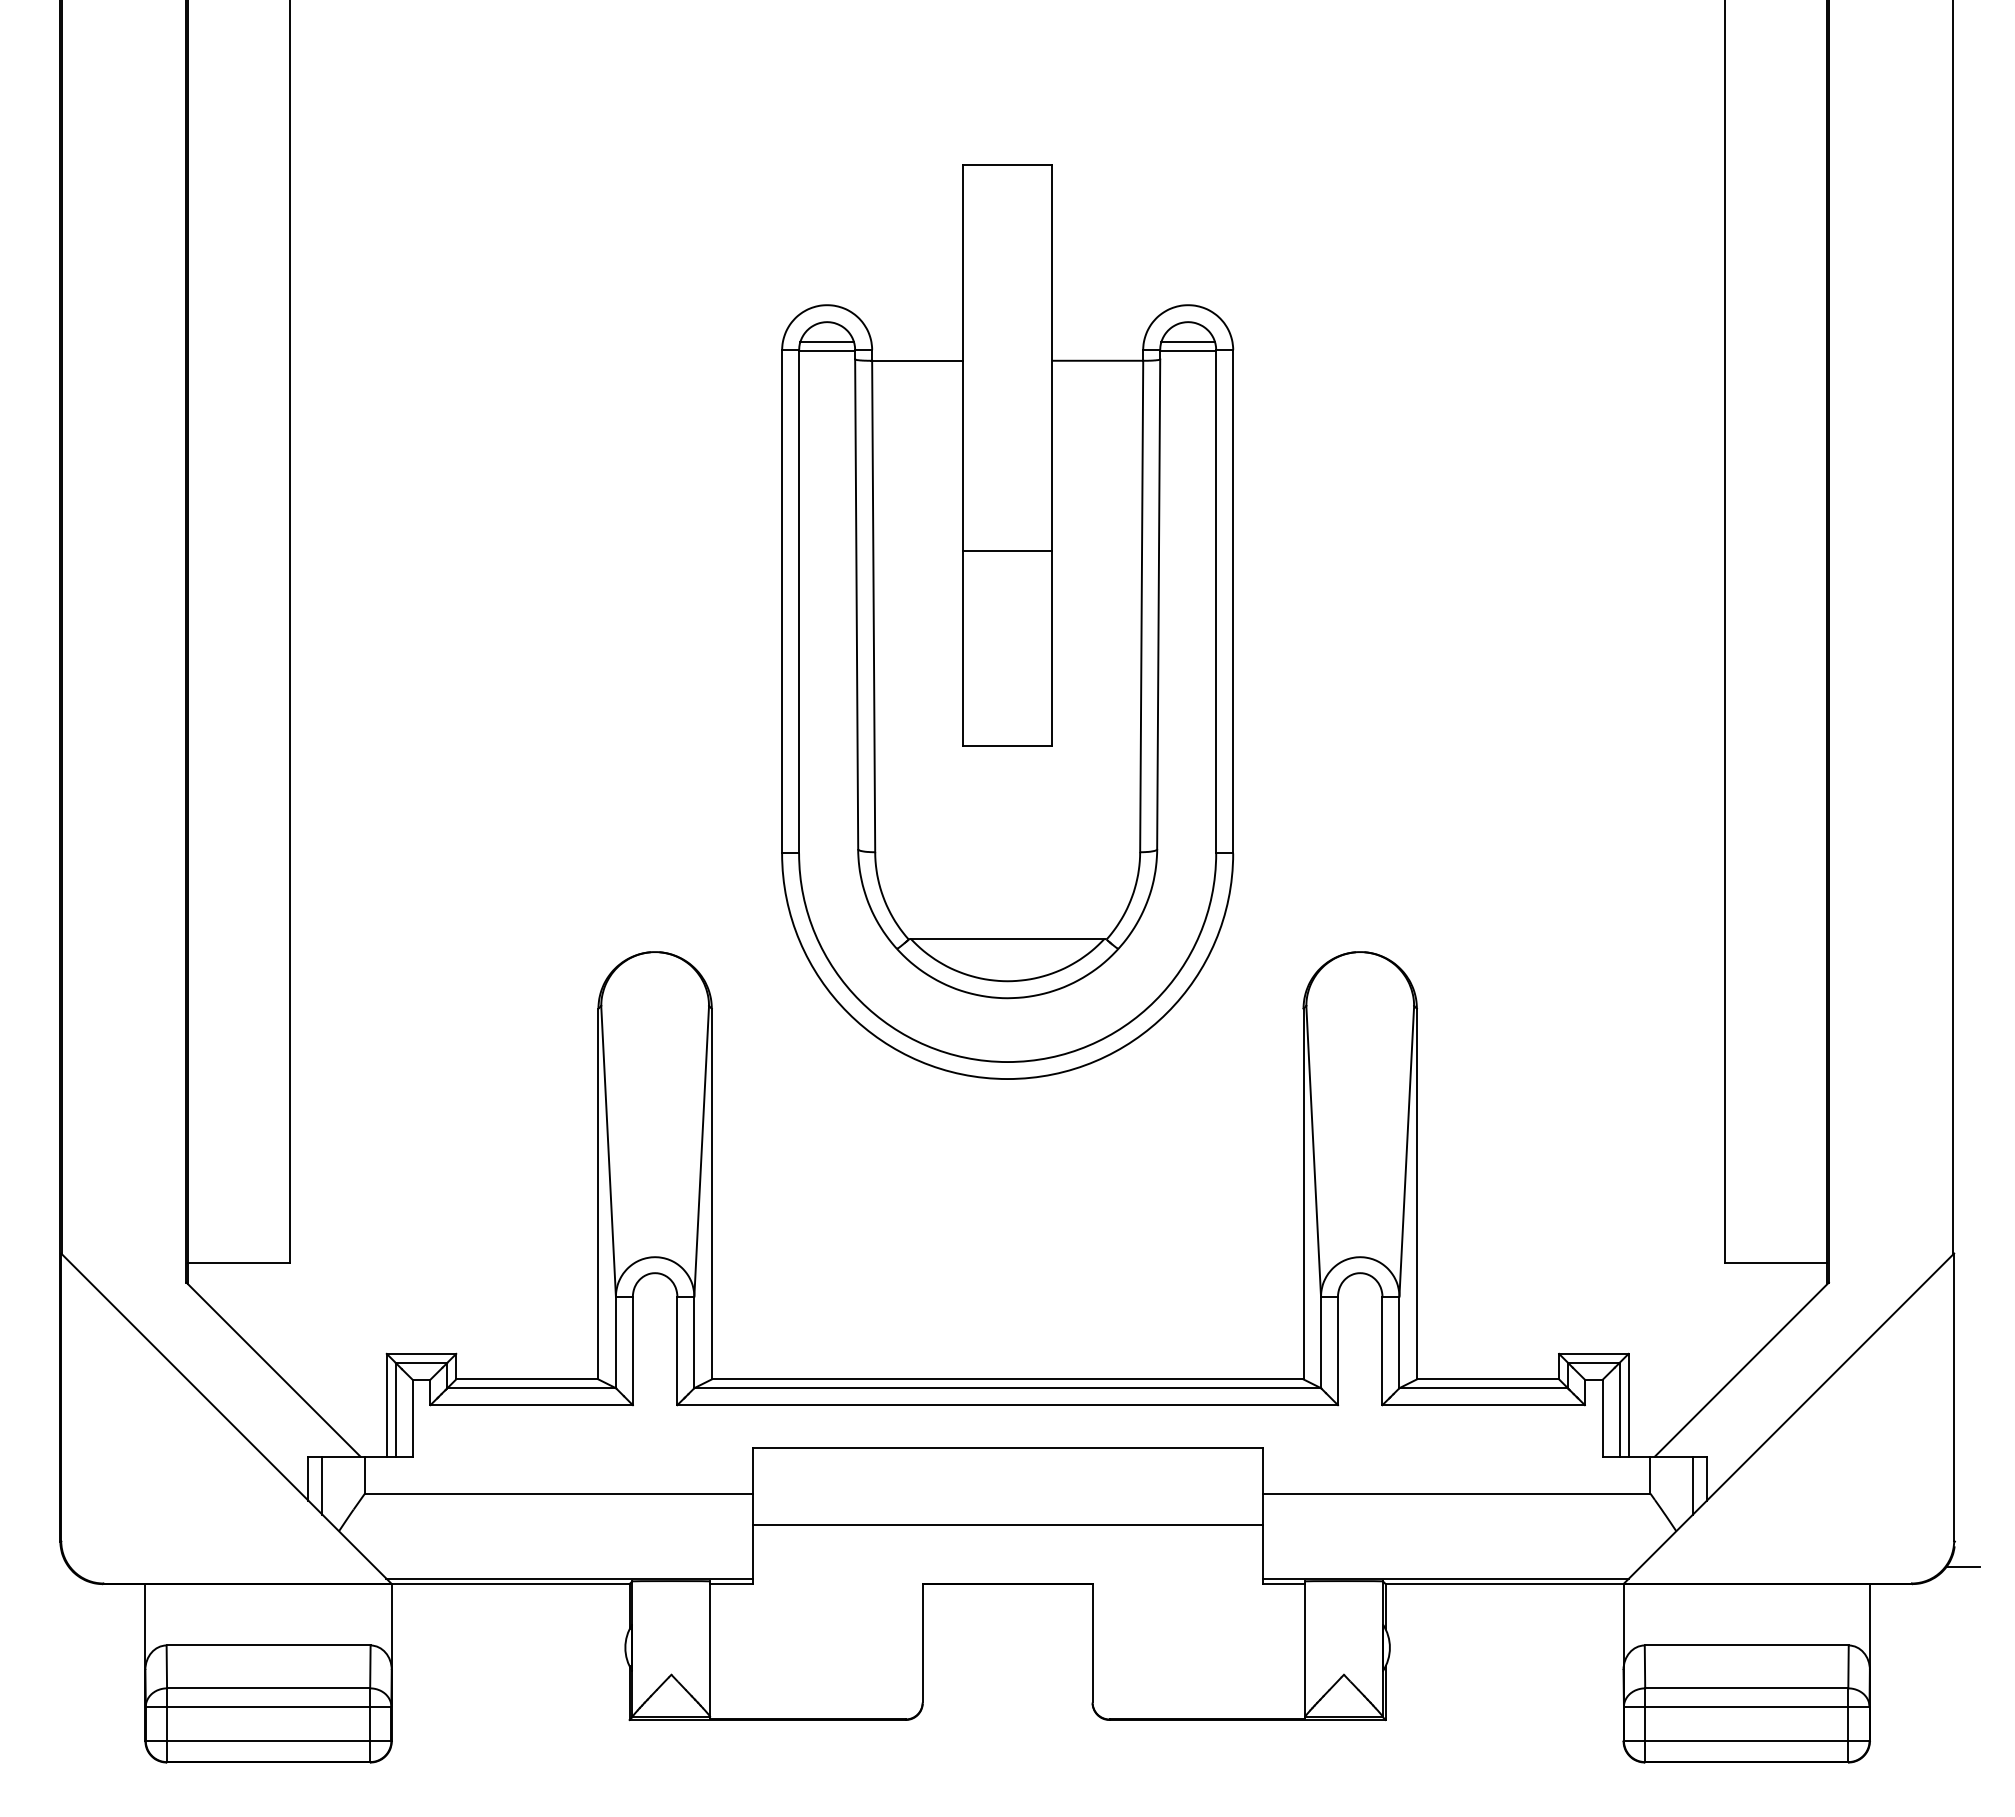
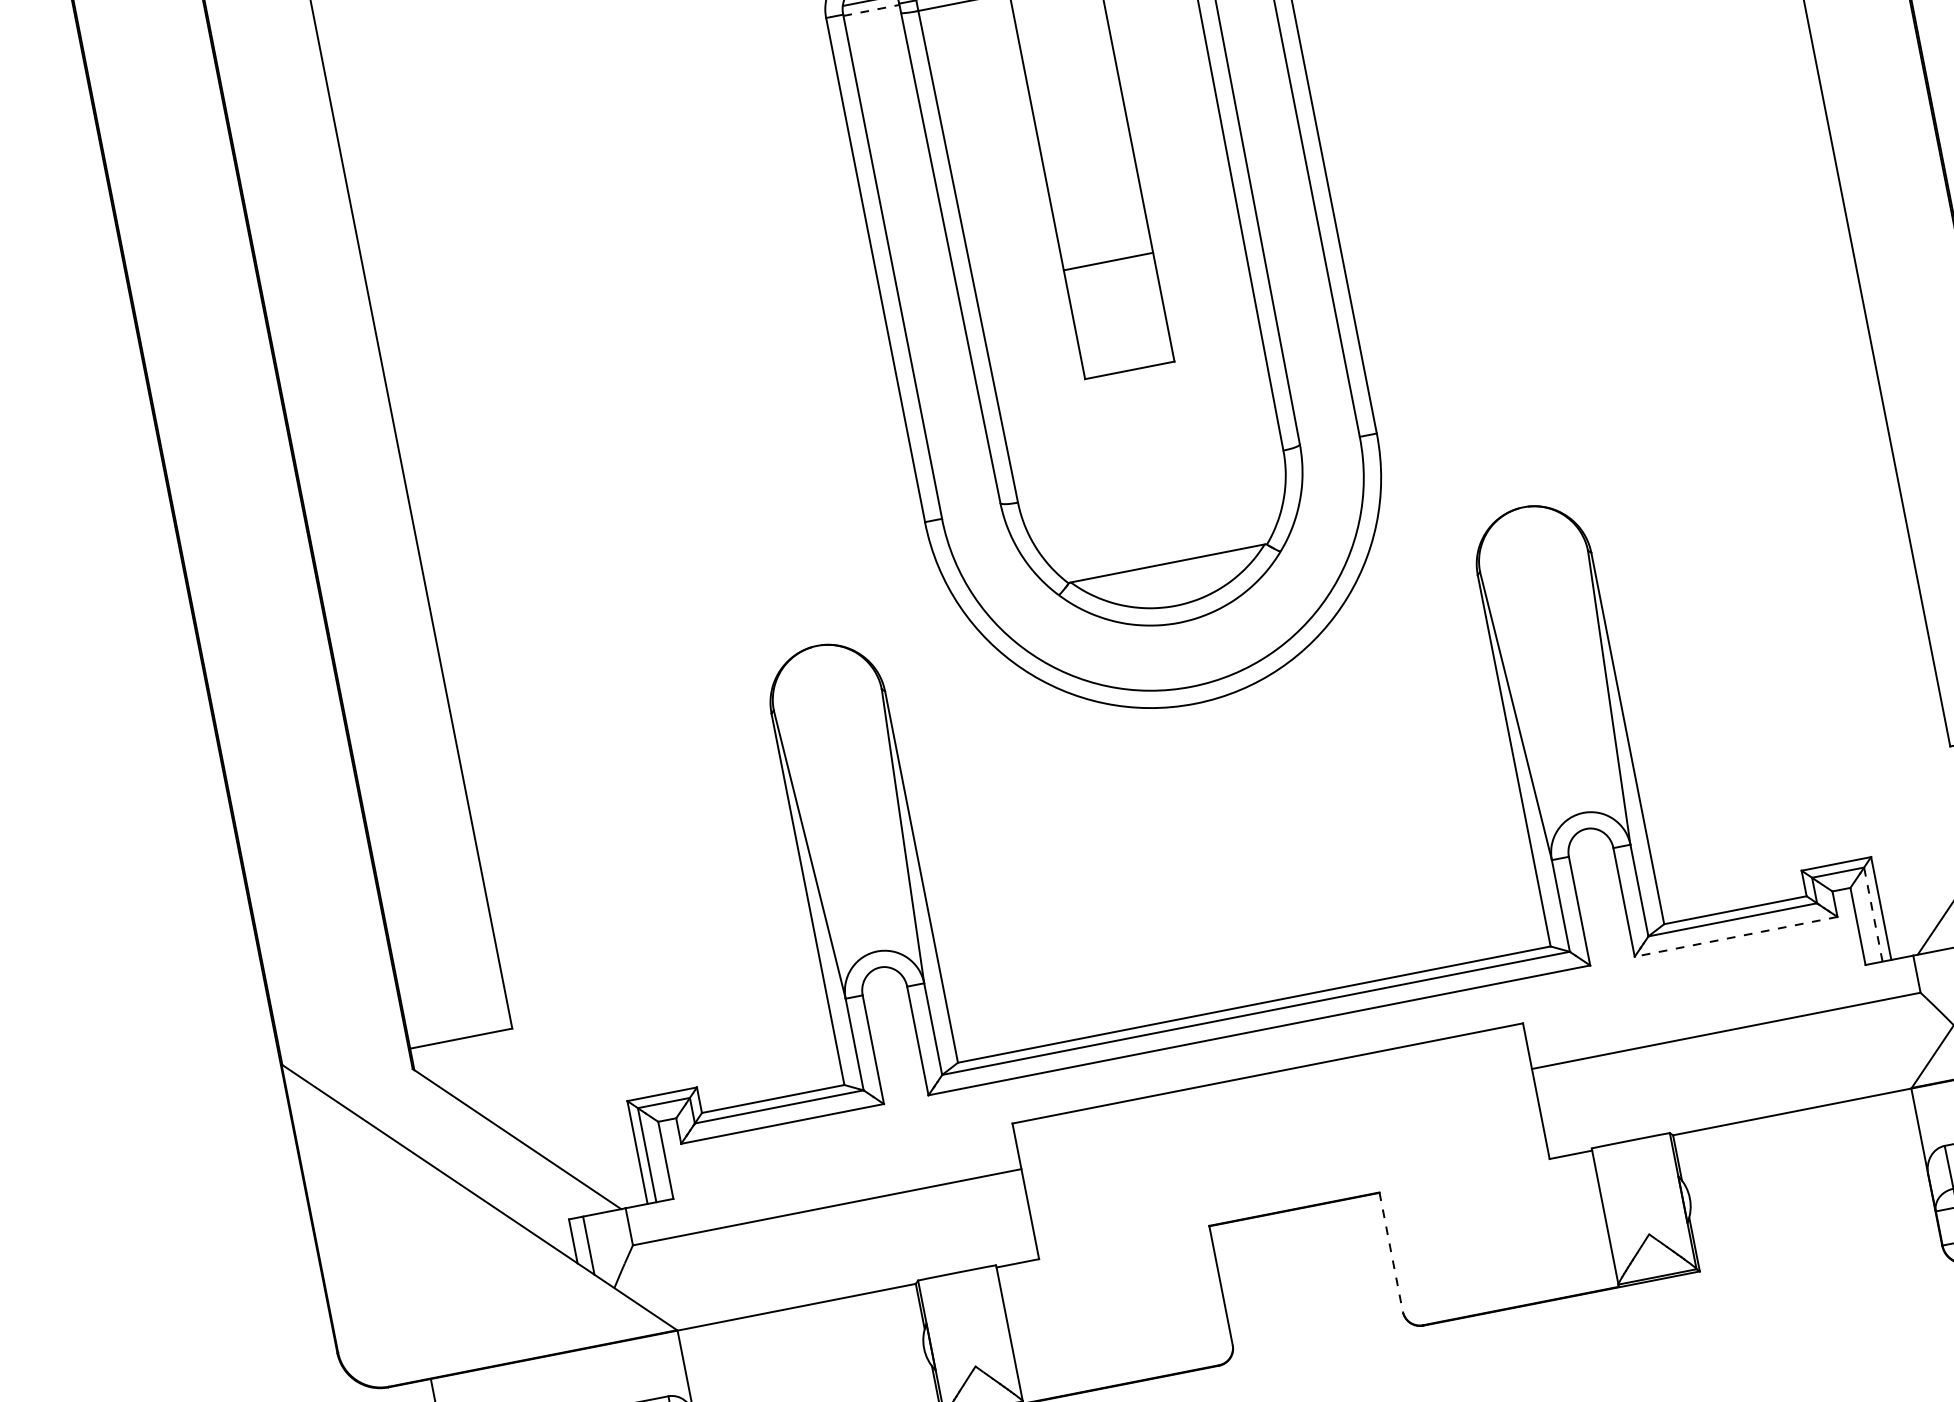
line: (827, 351) -> (871, 10), solid -> dashed
line: (1007, 550) -> (1108, 261), moved
line: (1483, 1405) -> (1736, 937), solid -> dashed
line: (1619, 1409) -> (1873, 914), solid -> dashed
line: (1007, 1524) -> (1282, 1149), removed
line: (569, 1578) -> (854, 1290), removed
line: (1445, 1578) -> (1731, 1117), removed
line: (1092, 1643) -> (1391, 1252), solid -> dashed

